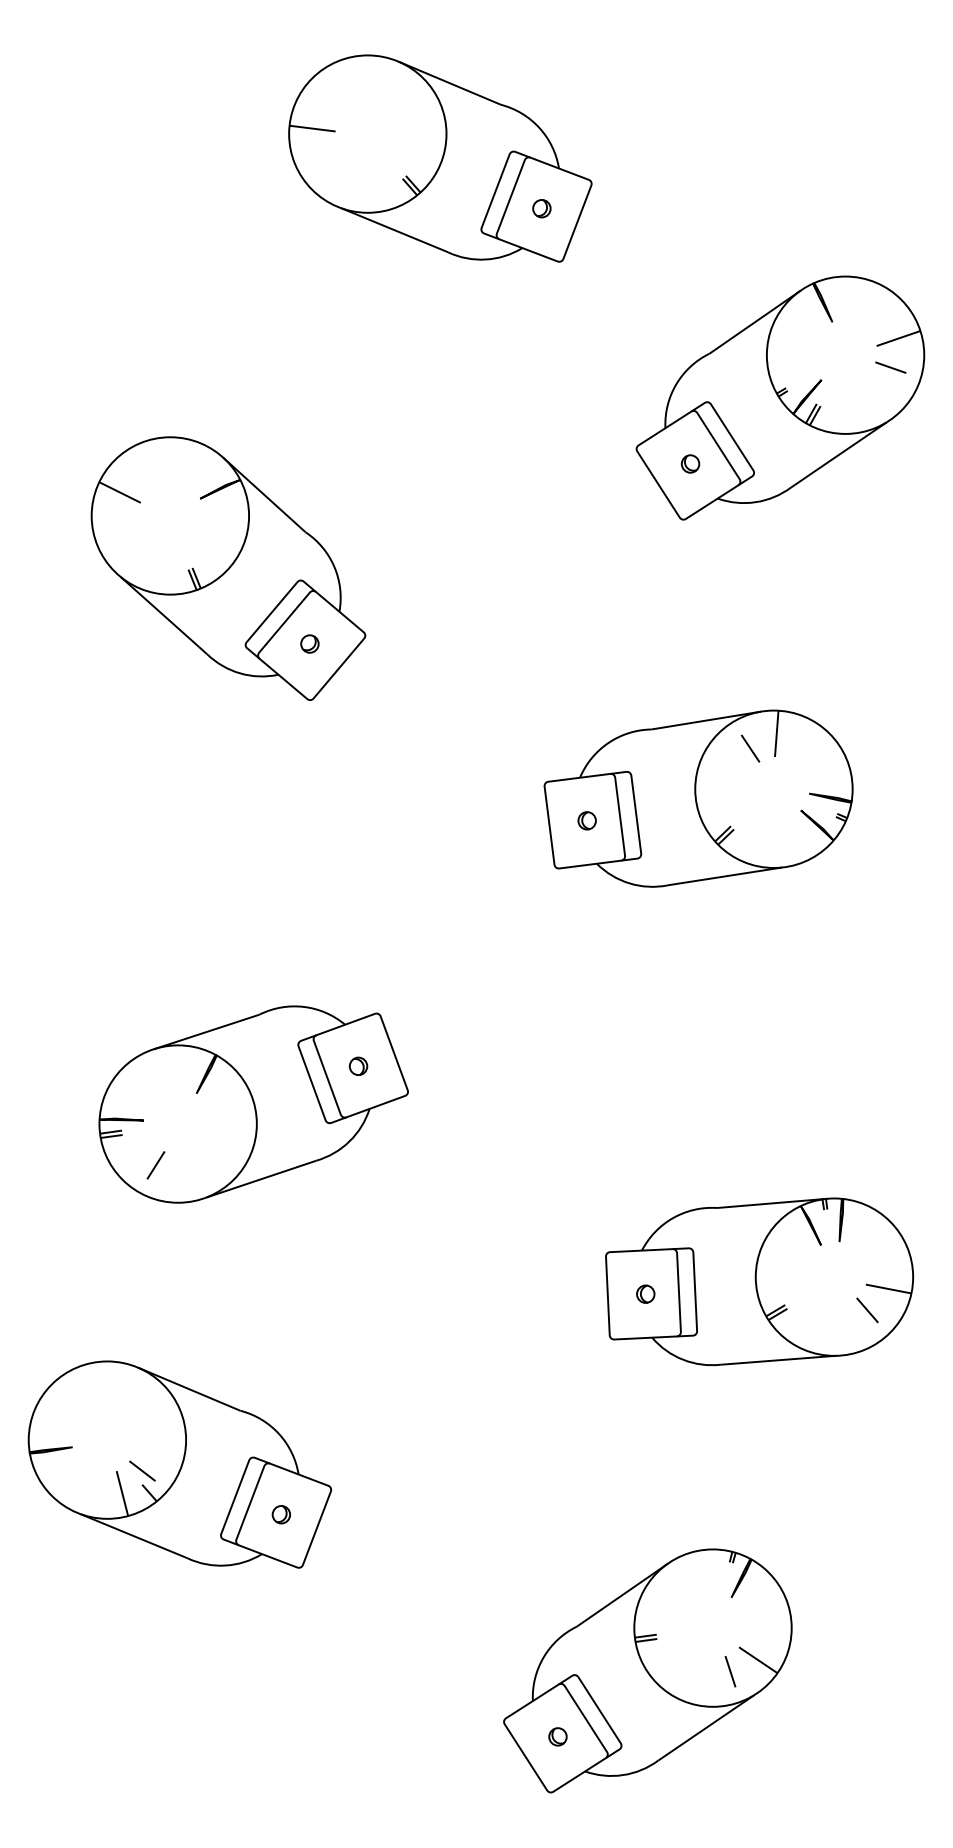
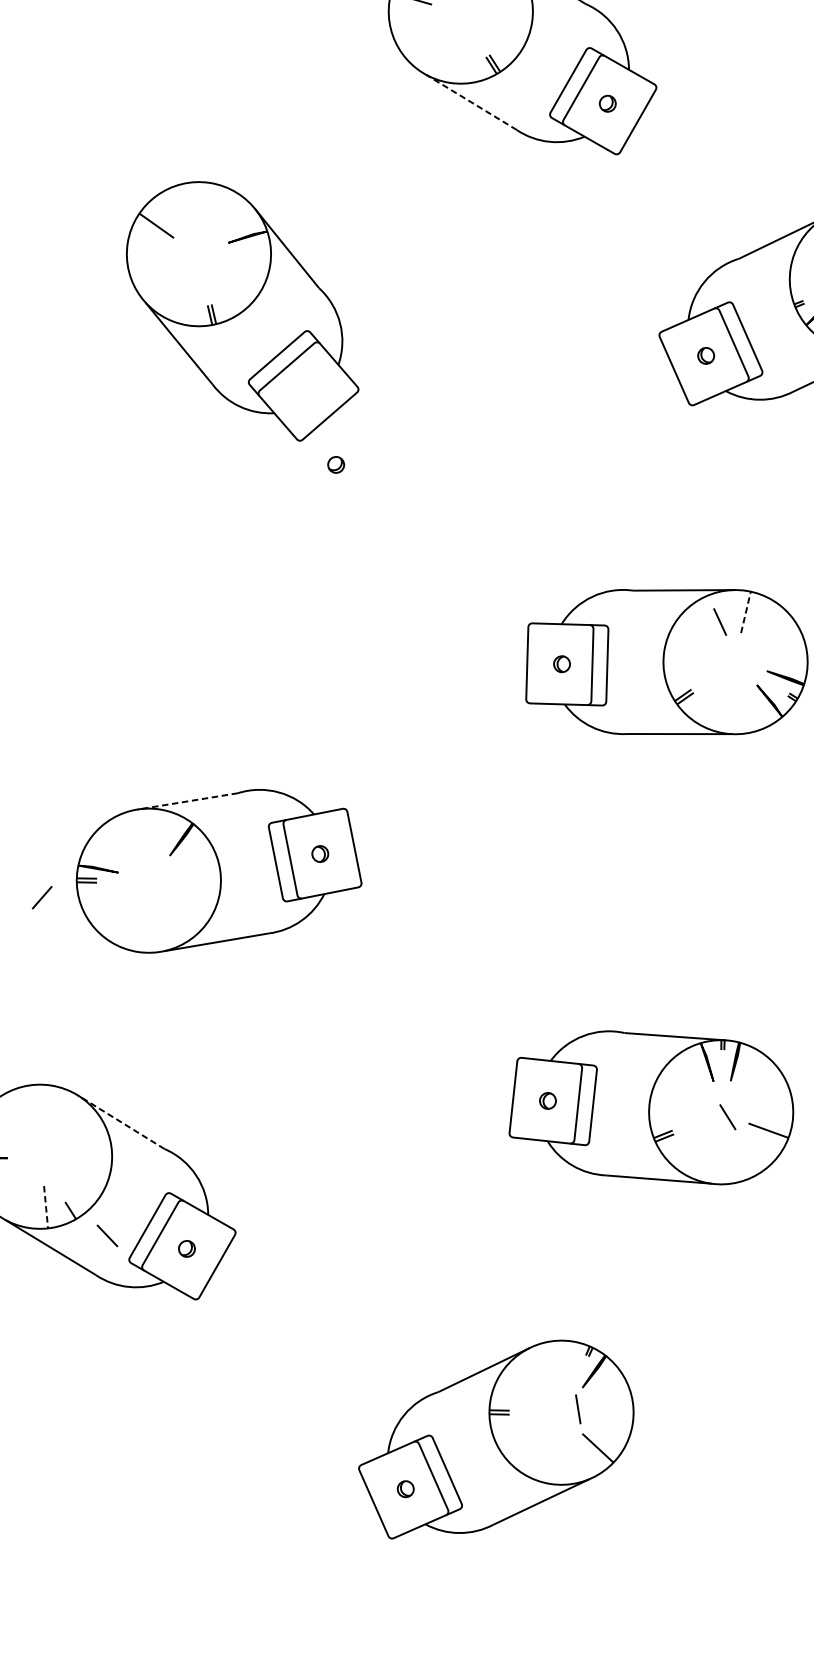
line: (394, 230) -> (471, 102), solid -> dashed
part: (228, 568) -> (244, 309), moved
line: (776, 733) -> (745, 612), solid -> dashed
line: (206, 1032) -> (187, 801), solid -> dashed
line: (155, 1165) -> (41, 897), moved
line: (867, 1310) -> (727, 1117), moved
line: (189, 1389) -> (121, 1122), solid -> dashed
line: (142, 1470) -> (107, 1235), moved
line: (122, 1494) -> (46, 1208), solid -> dashed
line: (730, 1671) -> (578, 1409), moved

